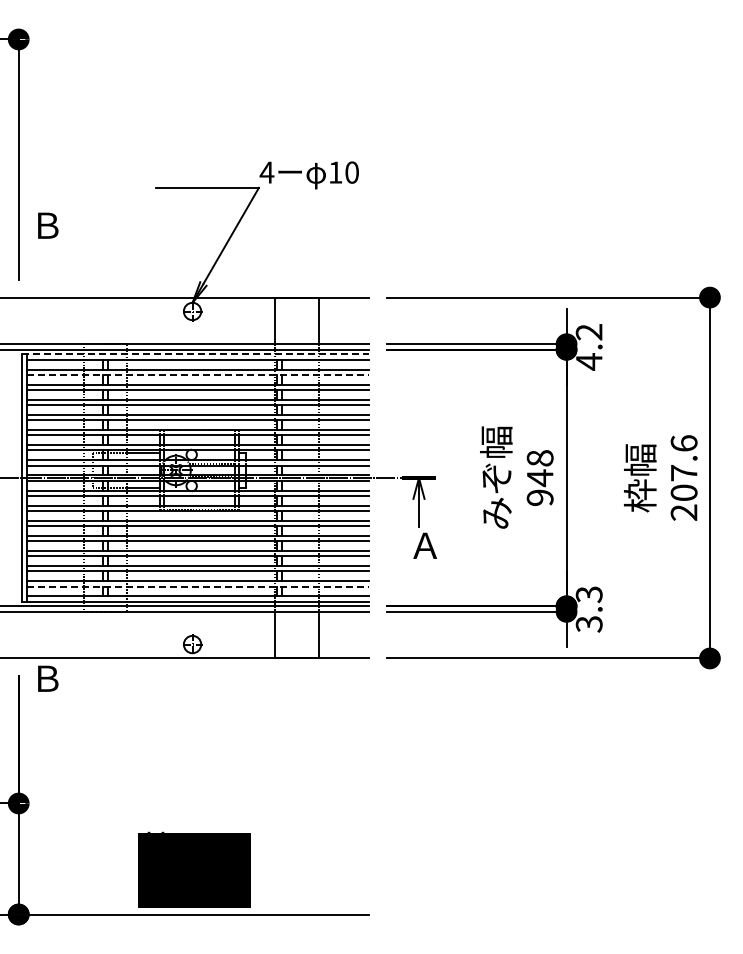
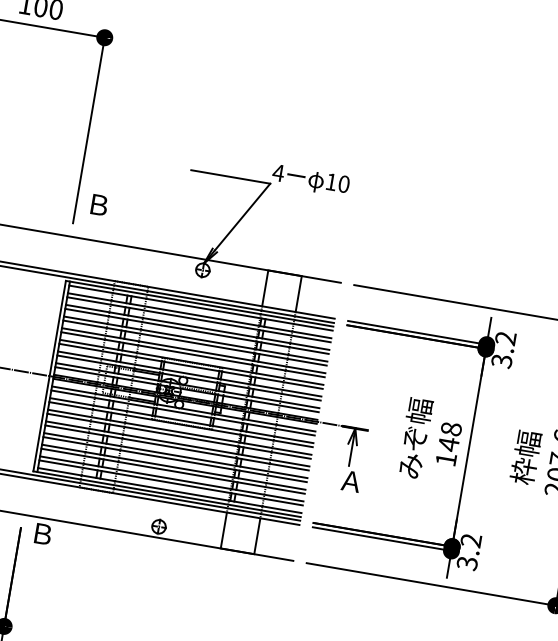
text: (48, 225) -> (99, 205), moved
line: (195, 354) -> (199, 303), dashed -> solid
text: (588, 361) -> (501, 360), 4.2 -> 3.2
line: (198, 374) -> (199, 319), dashed -> solid
text: (539, 497) -> (445, 459), 948 -> 148
line: (198, 586) -> (171, 482), dashed -> solid
text: (589, 594) -> (471, 540), 3.3 -> 3.2

